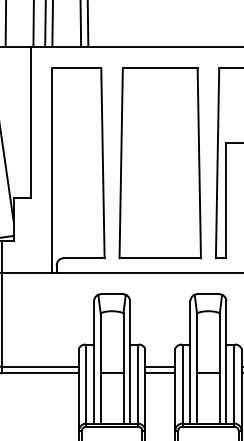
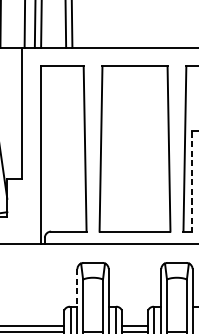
line: (225, 200) -> (191, 181), solid -> dashed
line: (94, 322) -> (77, 287), solid -> dashed

